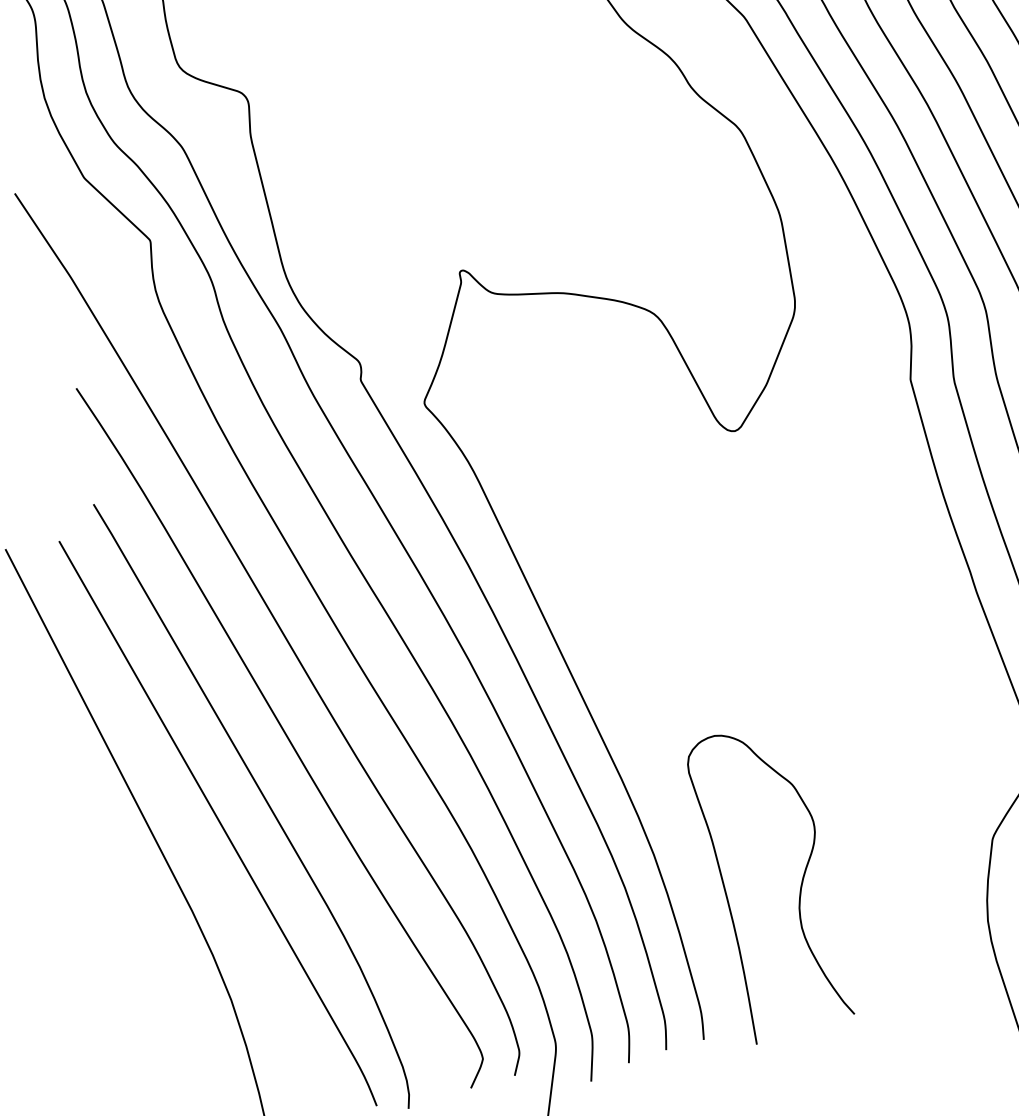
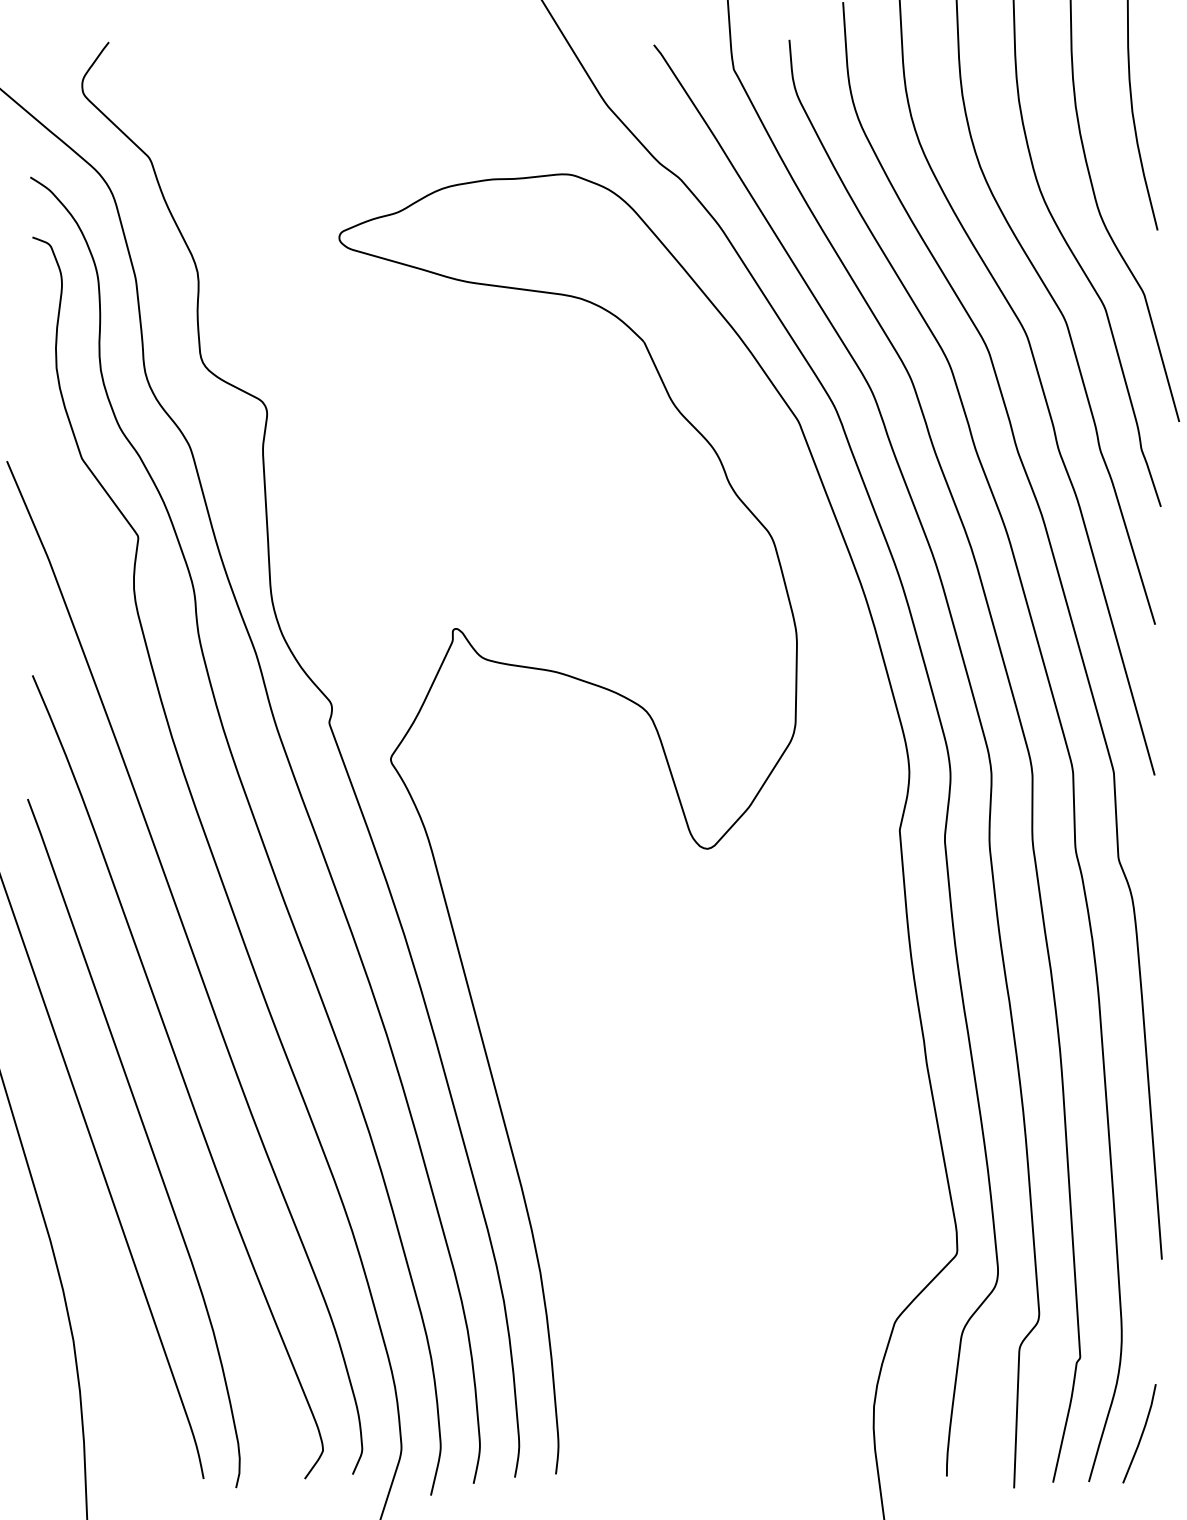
curve: (800, 887) -> (685, 1335), removed

